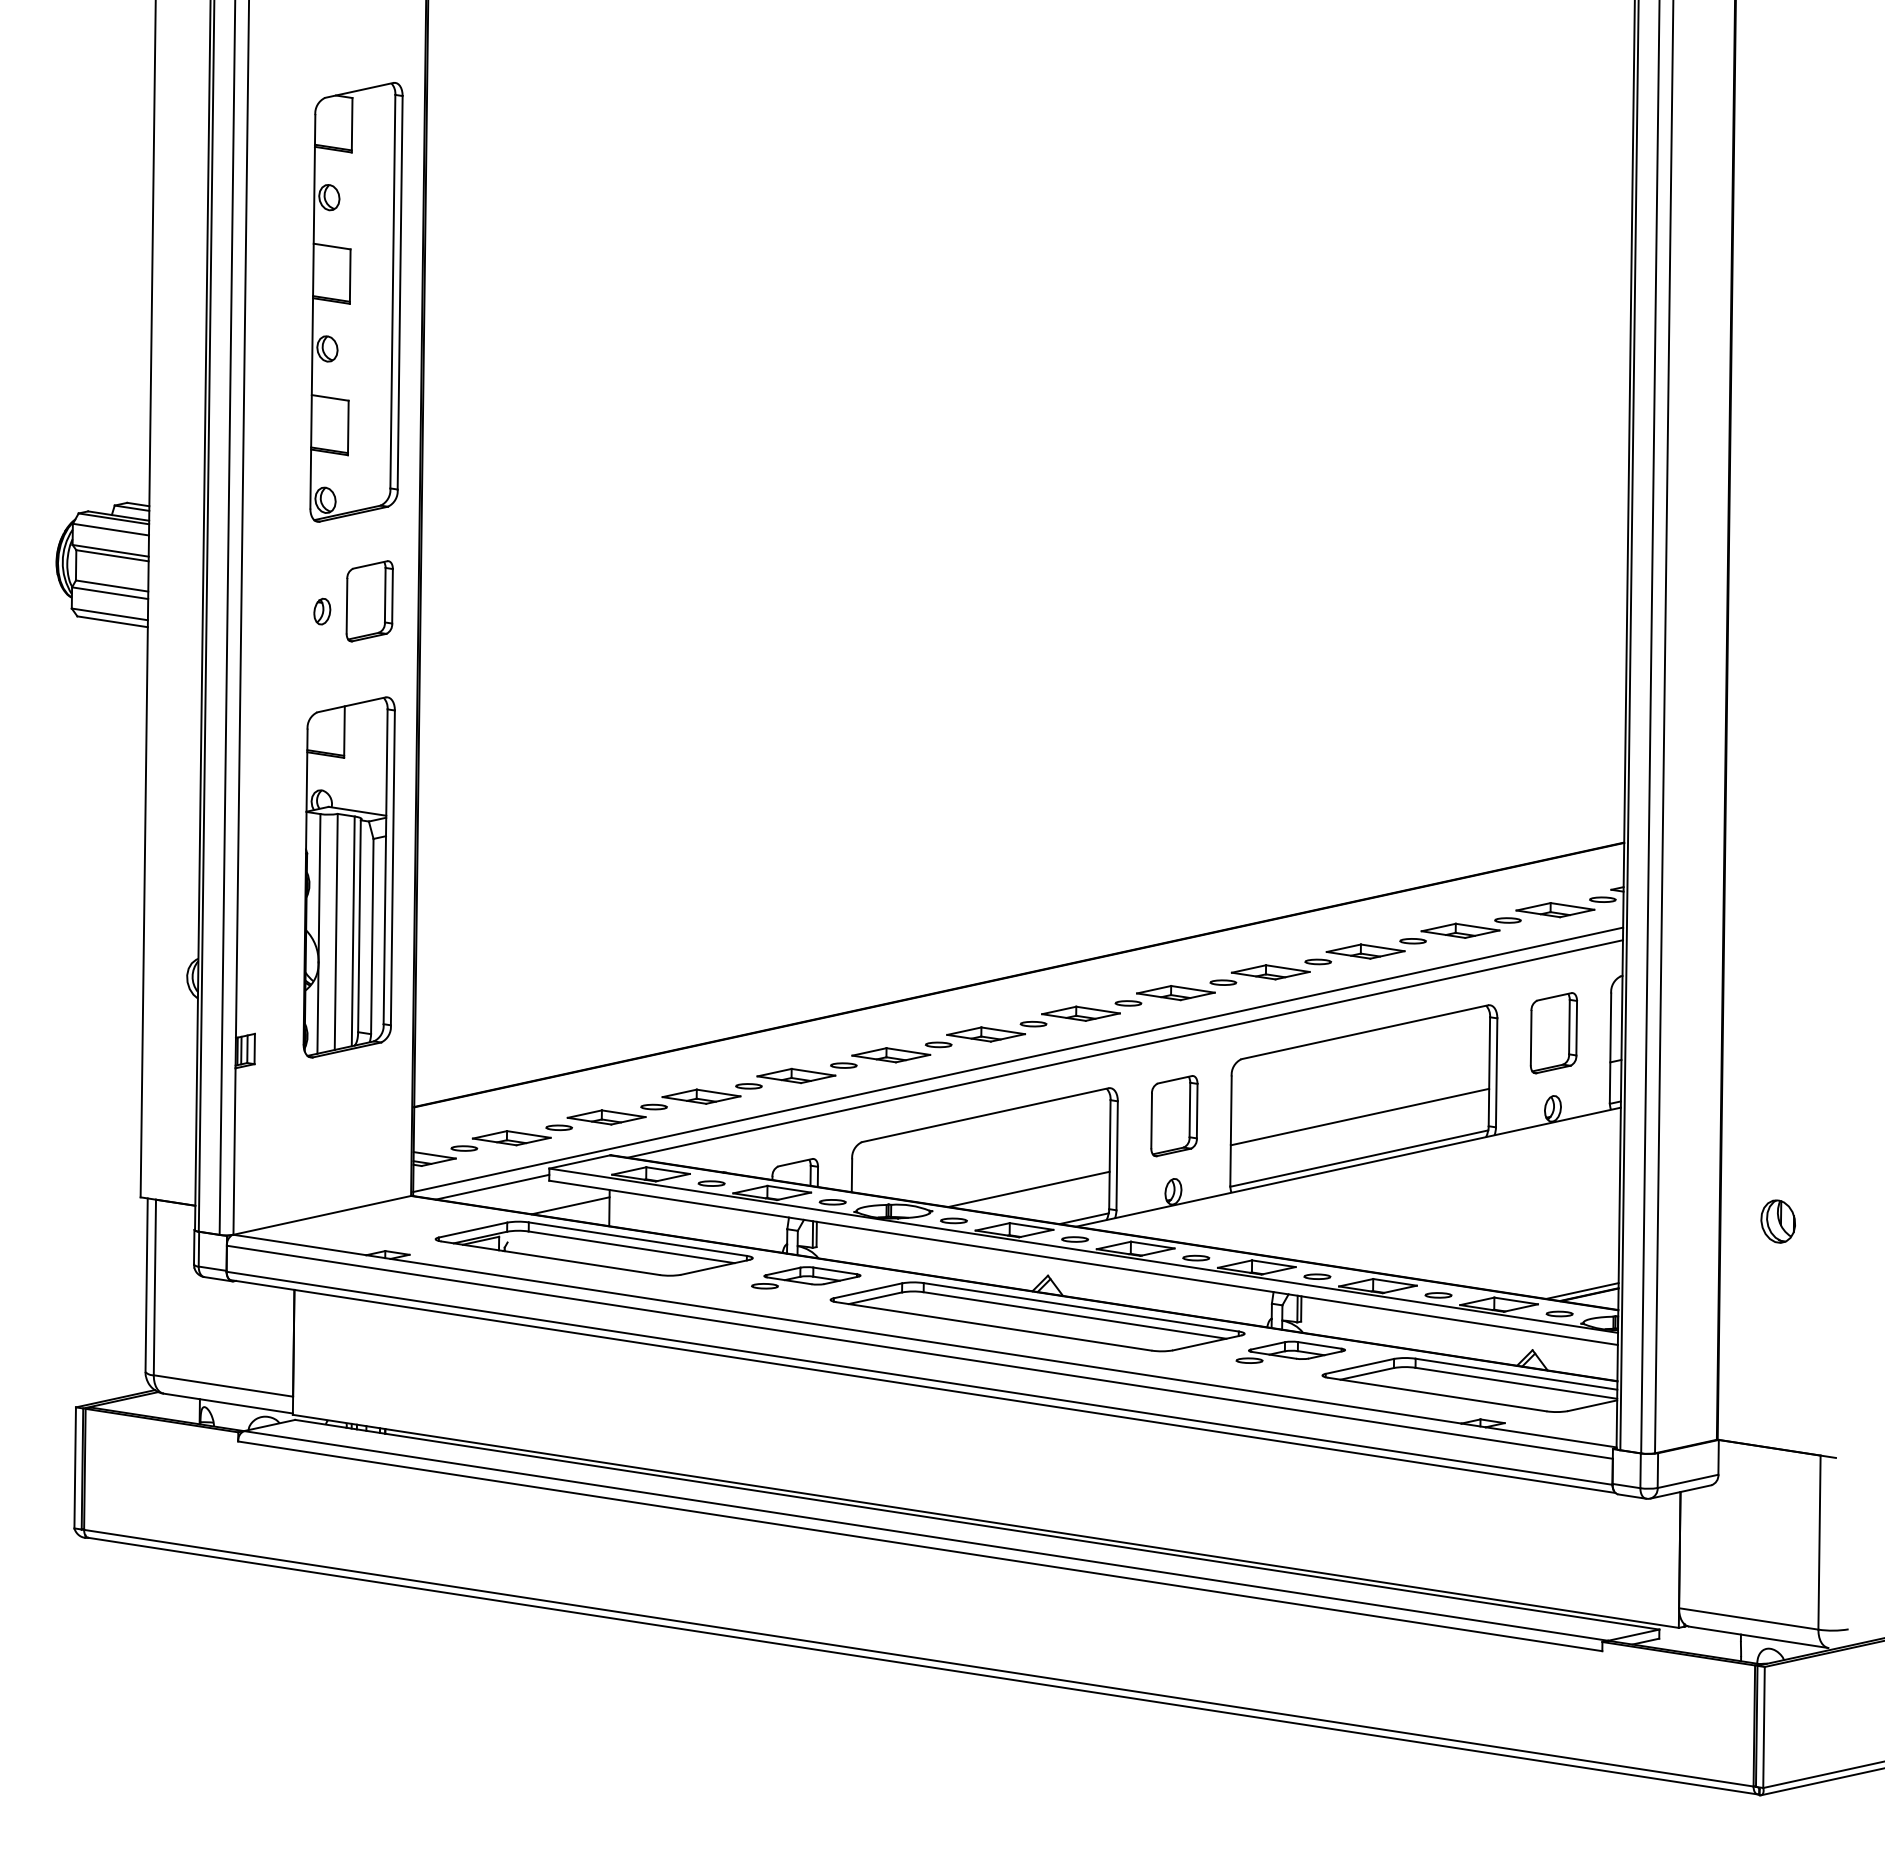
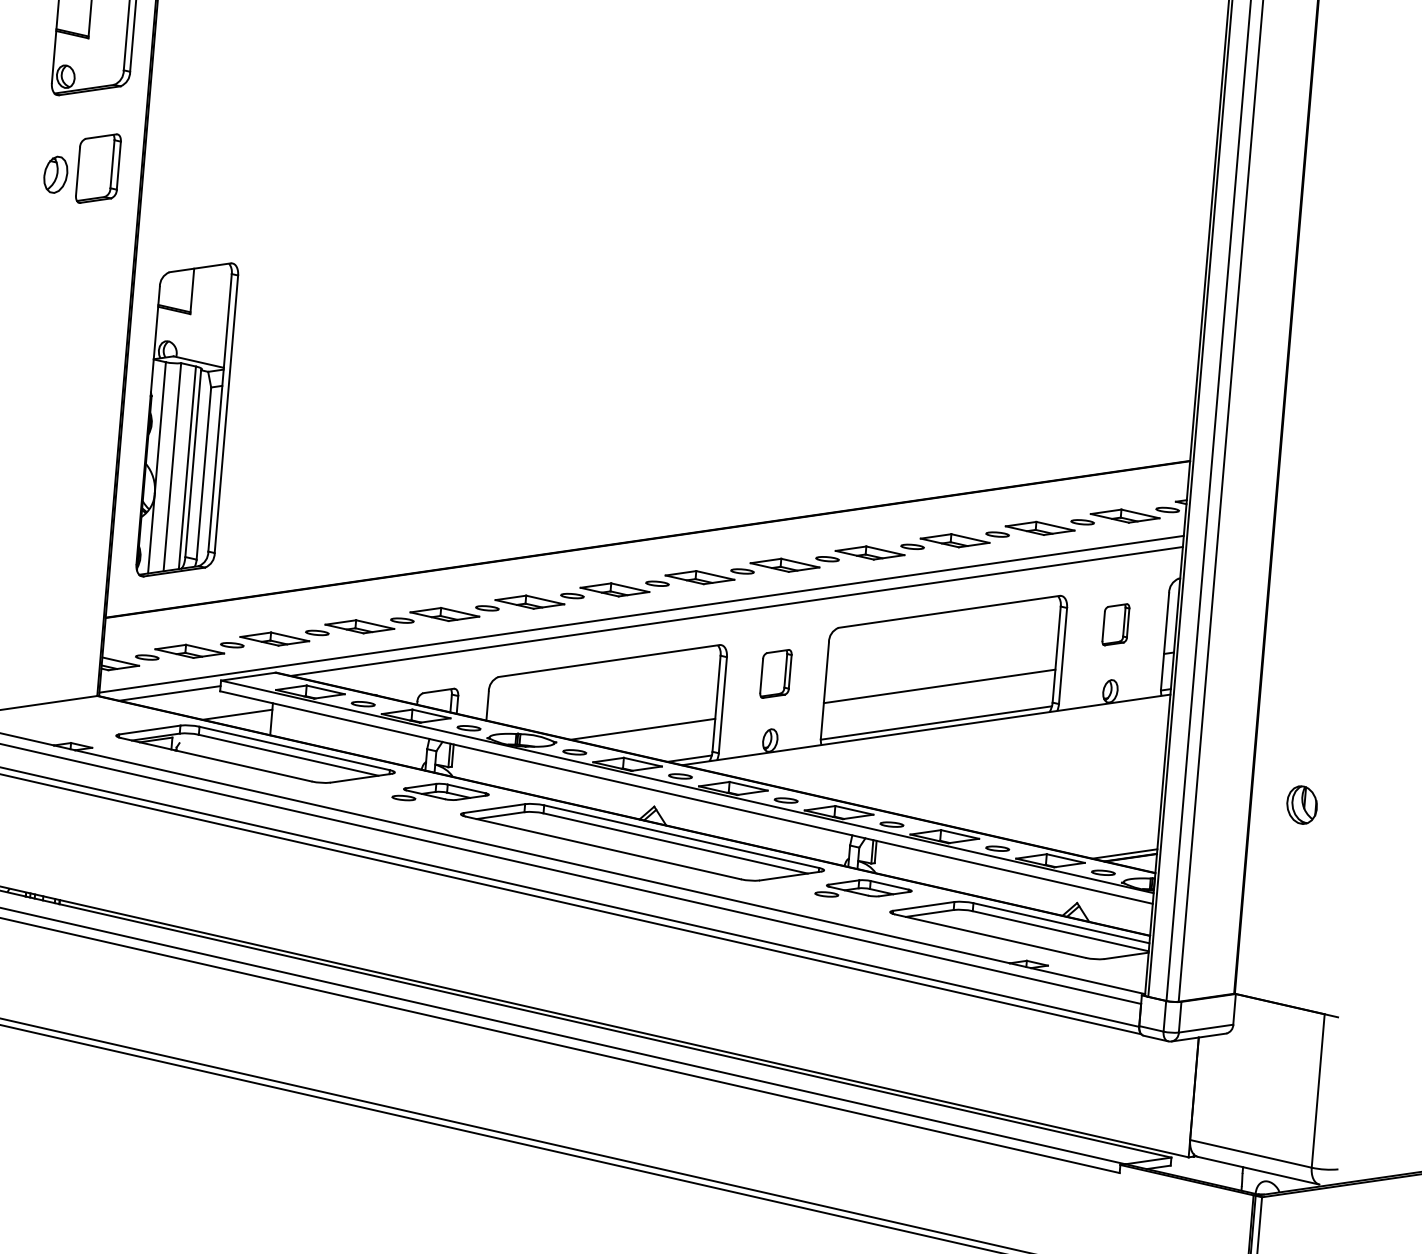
part: (322, 611) -> (56, 174), size x1.6
part: (348, 877) -> (186, 419), moved
part: (1553, 1033) -> (1115, 624), size x0.6
part: (1174, 1116) -> (775, 674), size x0.7

